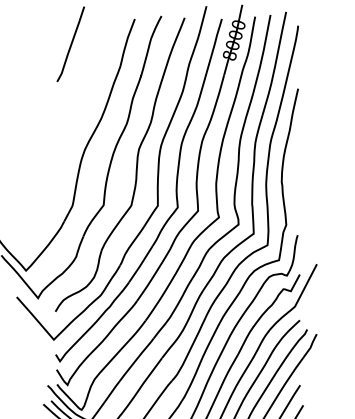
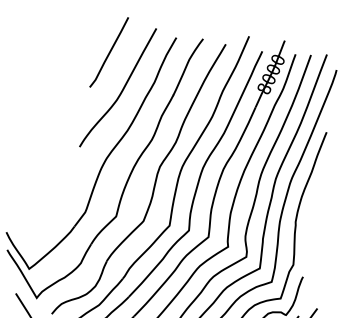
curve: (89, 78) -> (122, 89), added

